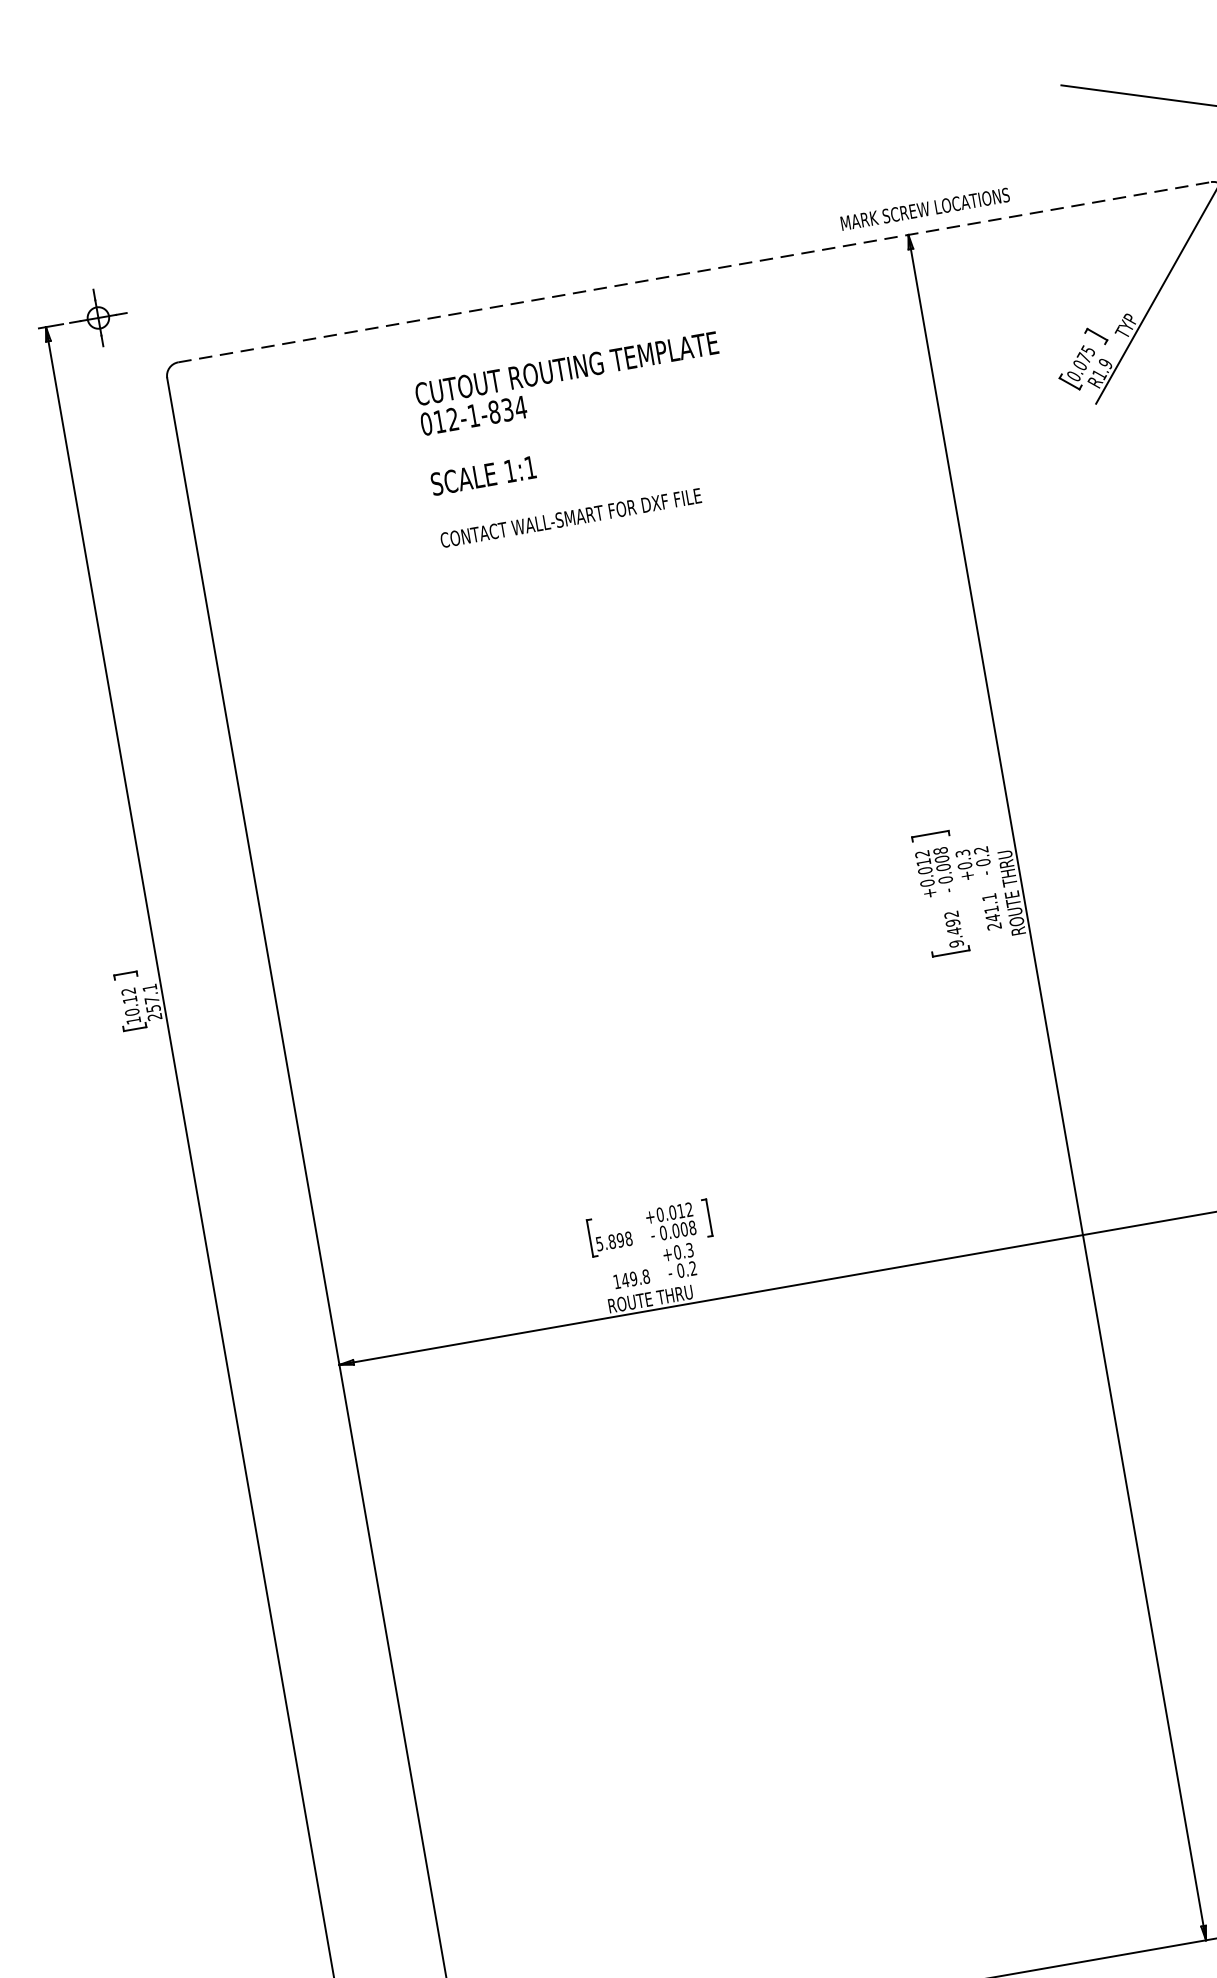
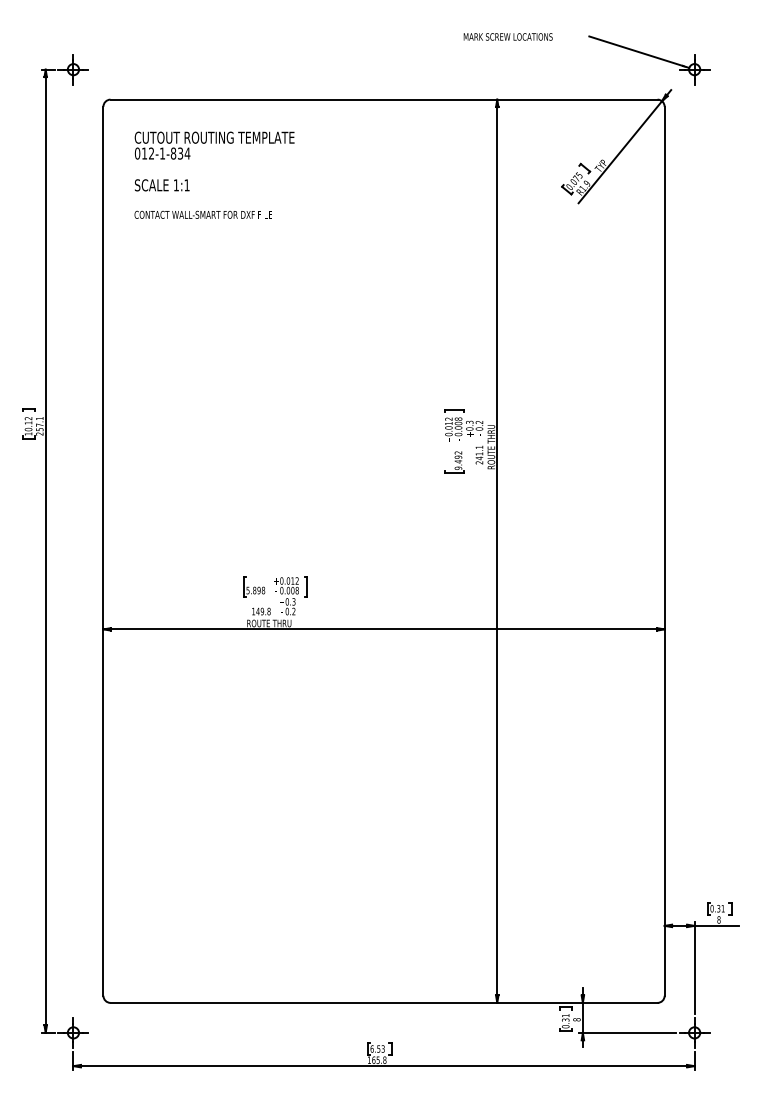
text: (923, 208) -> (507, 36), moved
line: (695, 271) -> (384, 99), dashed -> solid
text: (578, 438) -> (214, 174), moved

